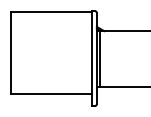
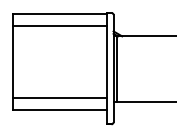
line: (51, 22) -> (60, 26), added
line: (51, 83) -> (60, 97), added

